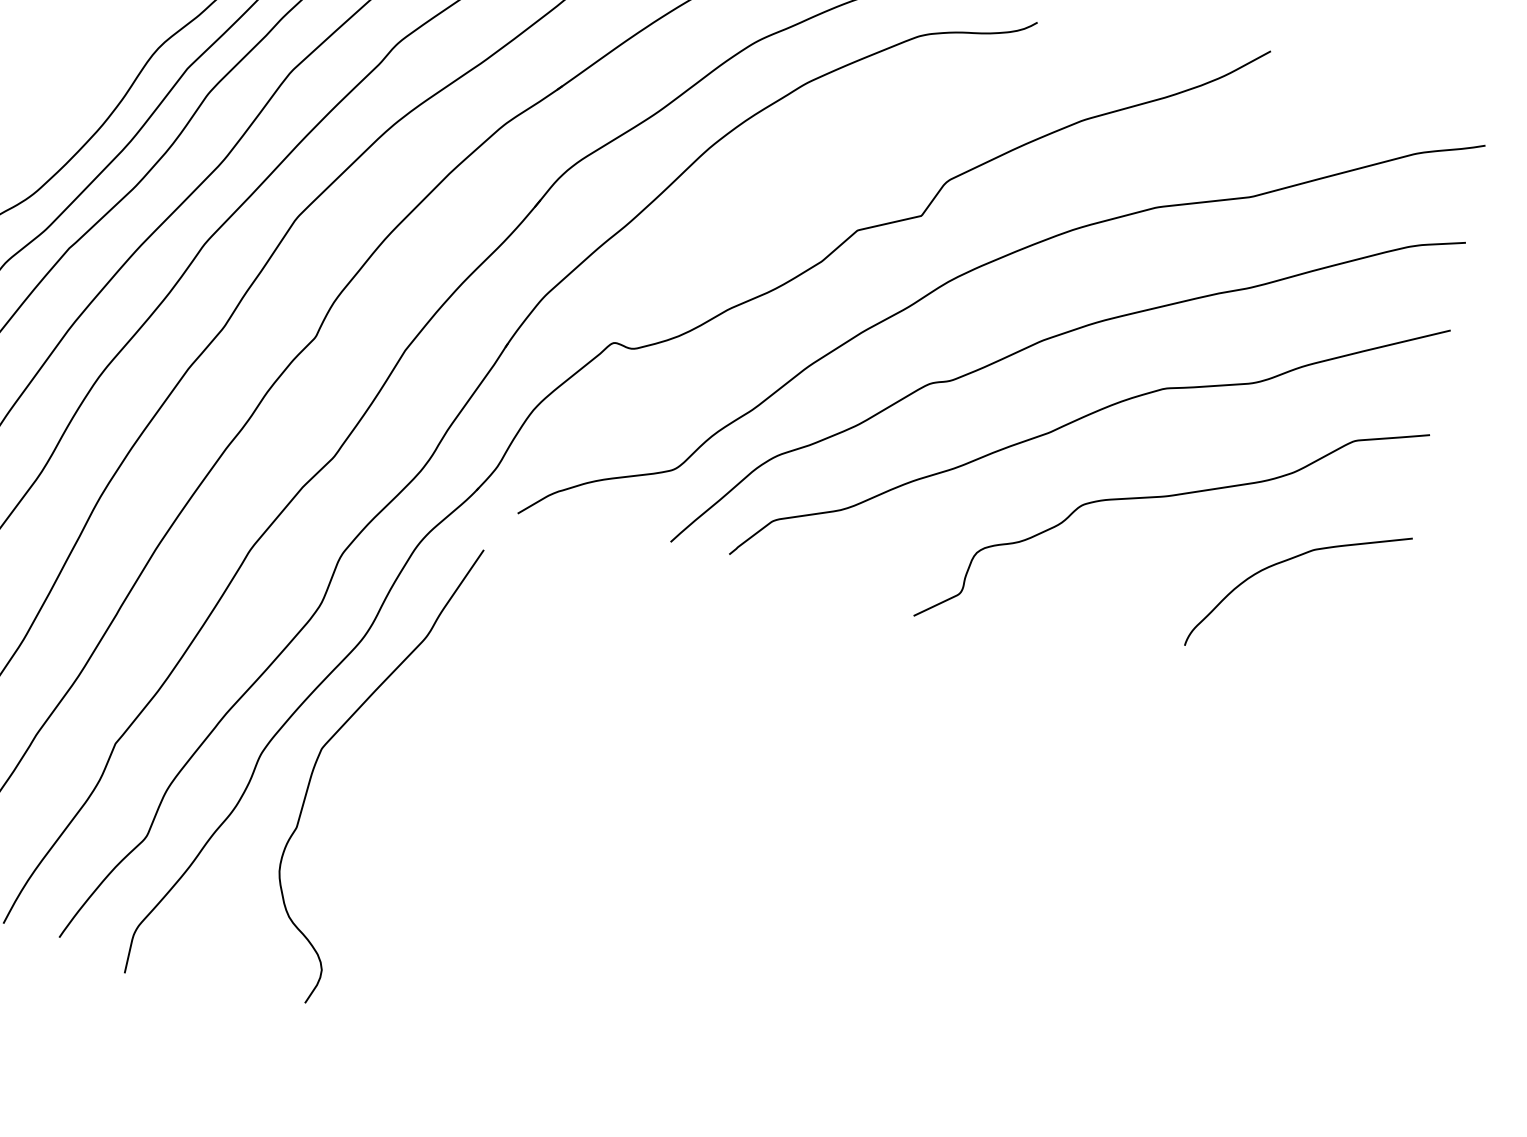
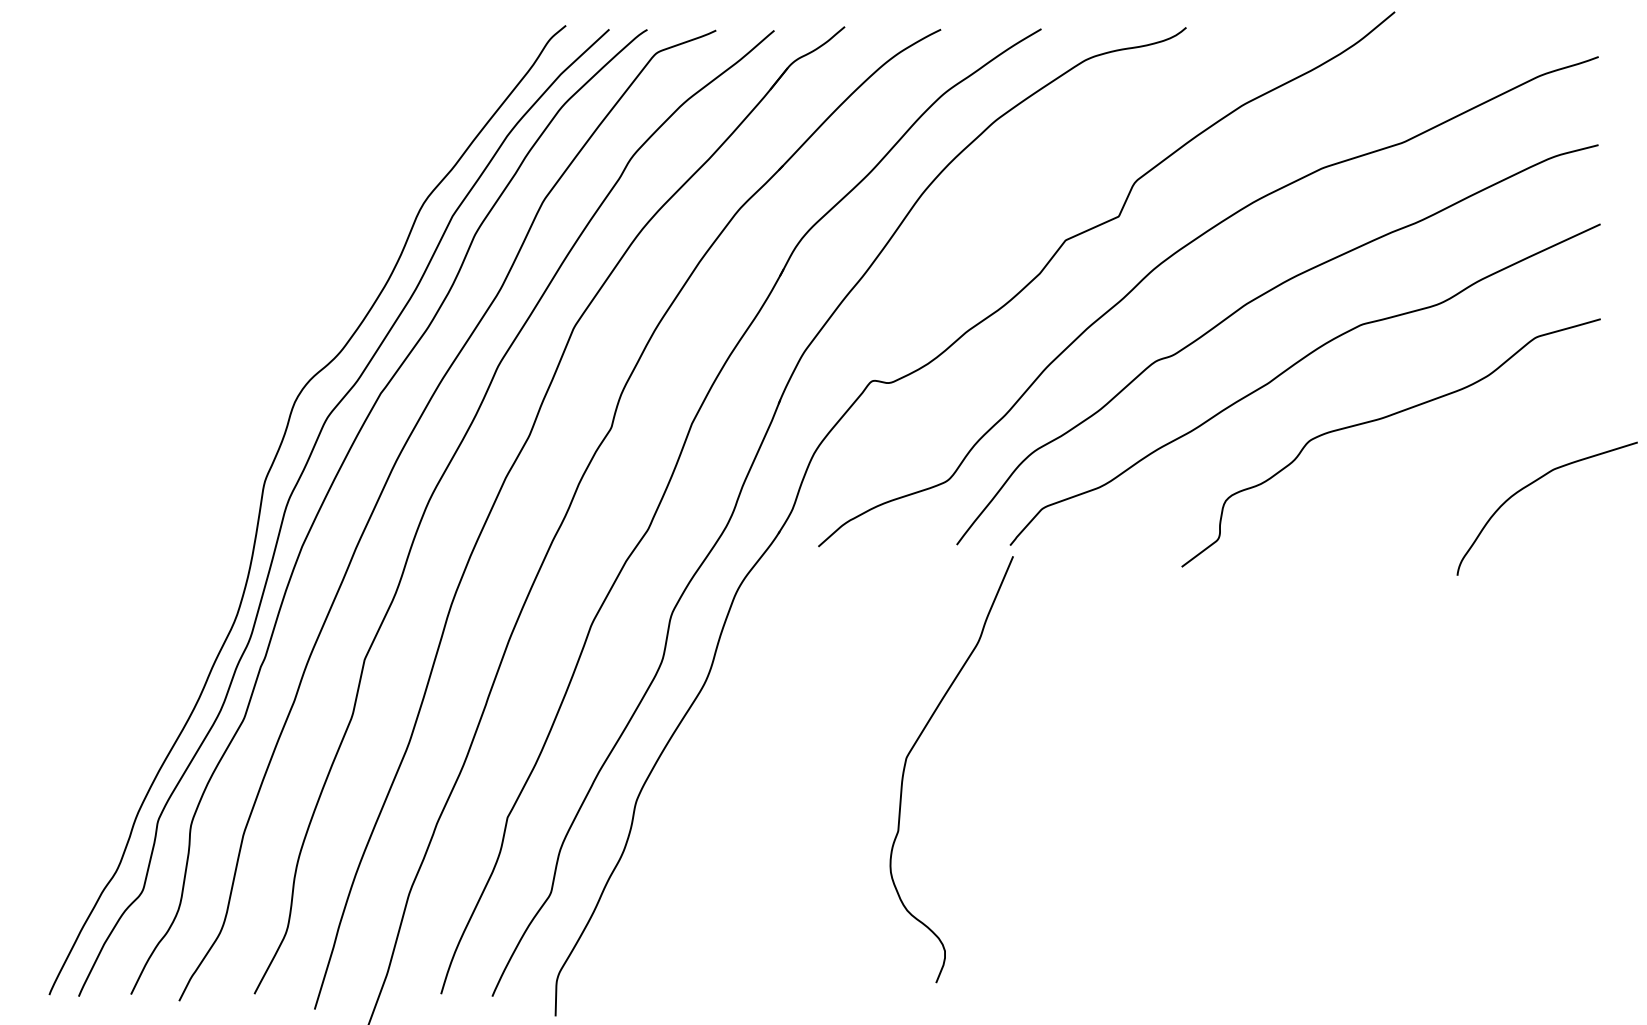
curve: (1285, 562) -> (1530, 485), moved
curve: (331, 739) -> (913, 748), moved

